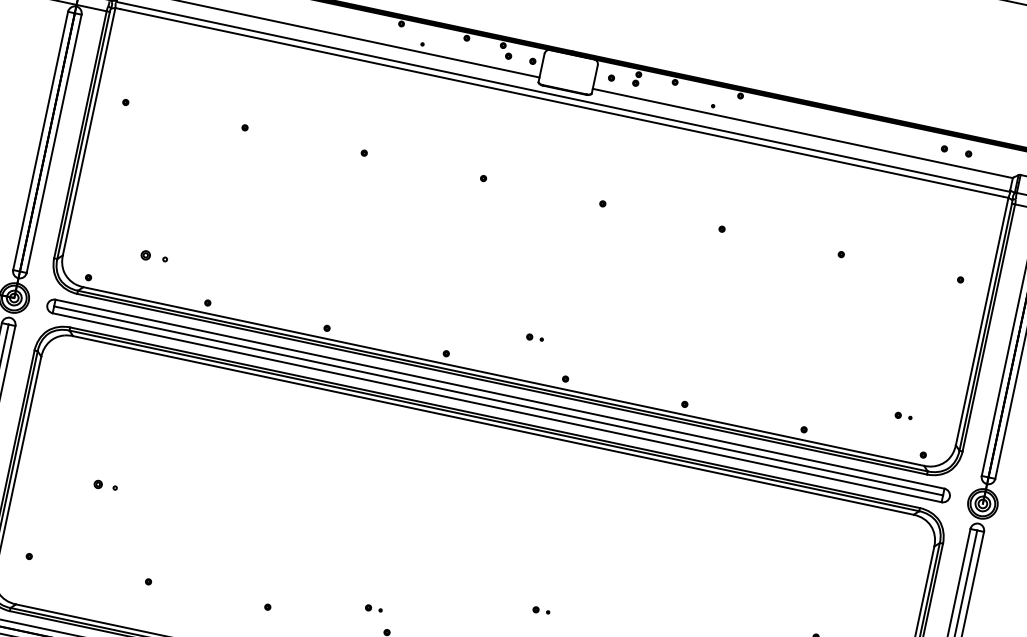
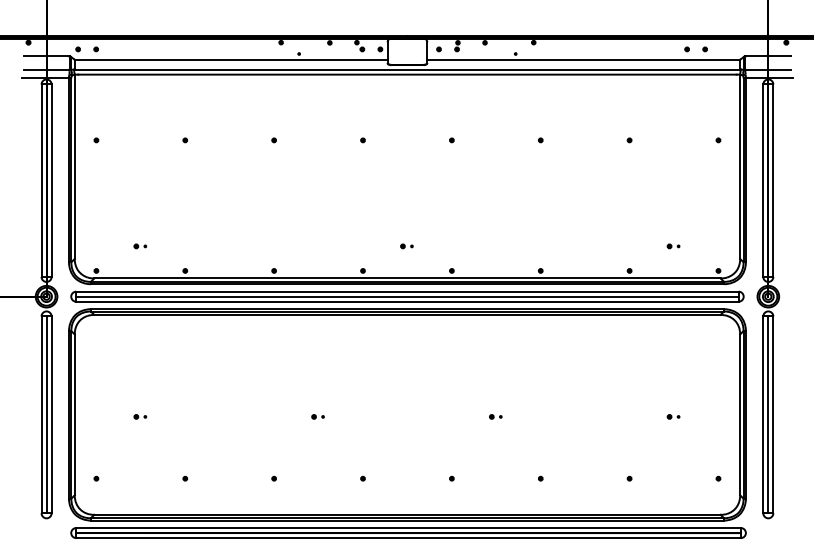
part: (154, 257) -> (140, 246), size x0.62
part: (534, 338) -> (406, 246), moved
part: (903, 416) -> (673, 246), moved
part: (106, 485) -> (140, 416), size x0.71
part: (373, 608) -> (317, 416), moved
part: (541, 610) -> (495, 416), moved

